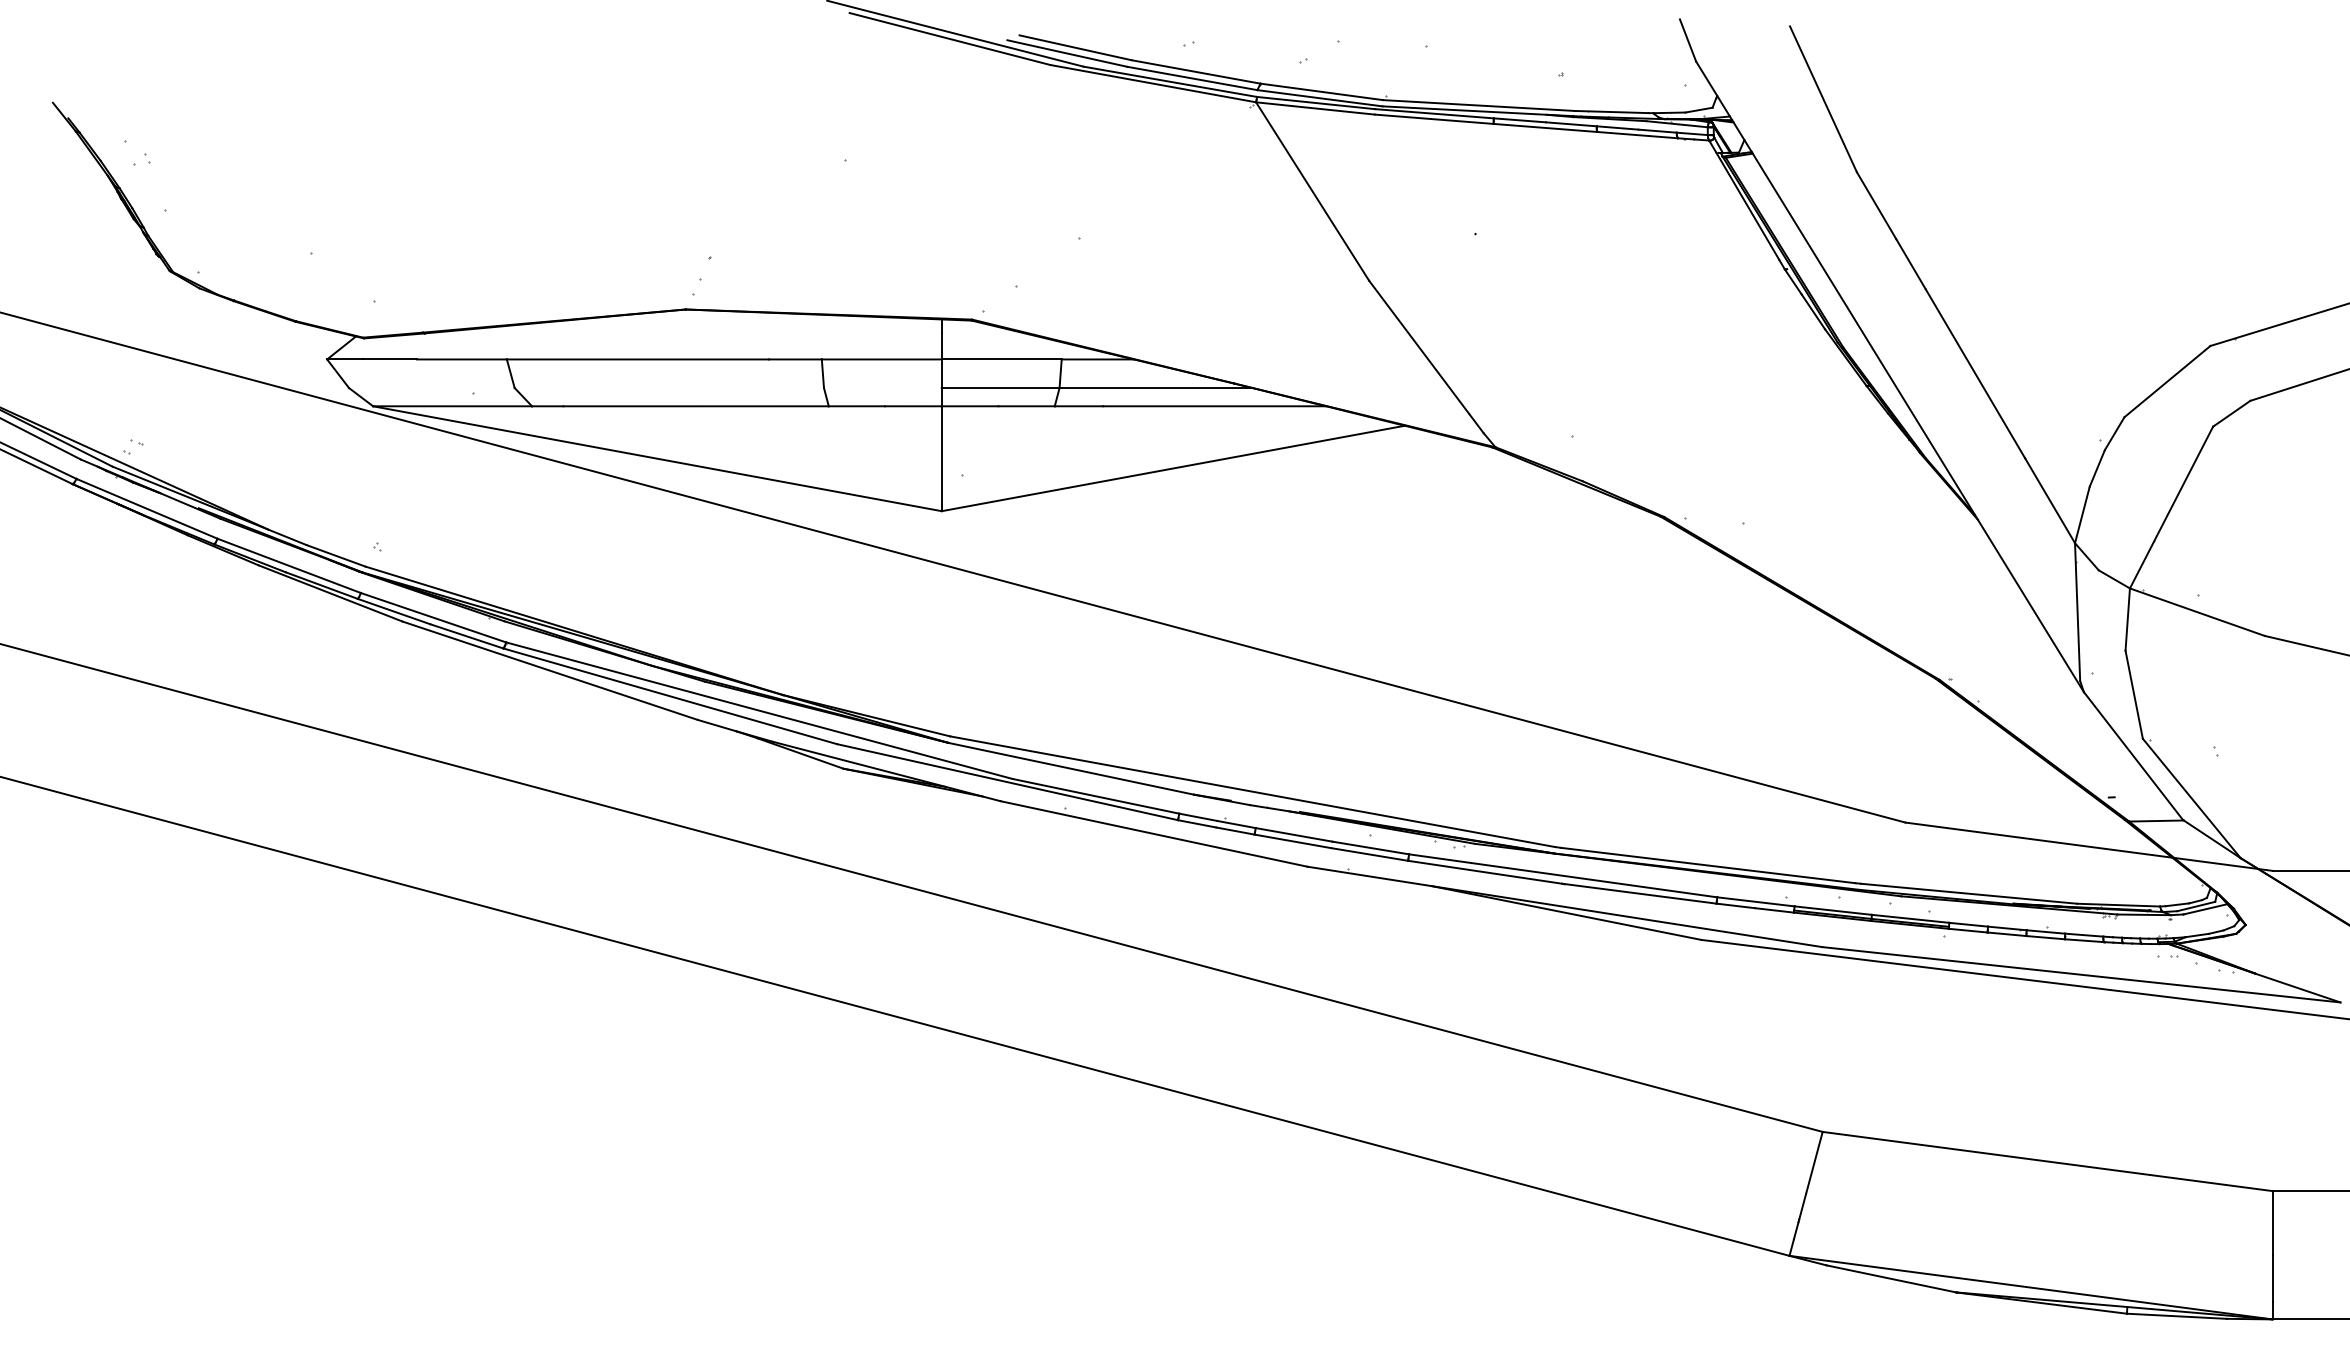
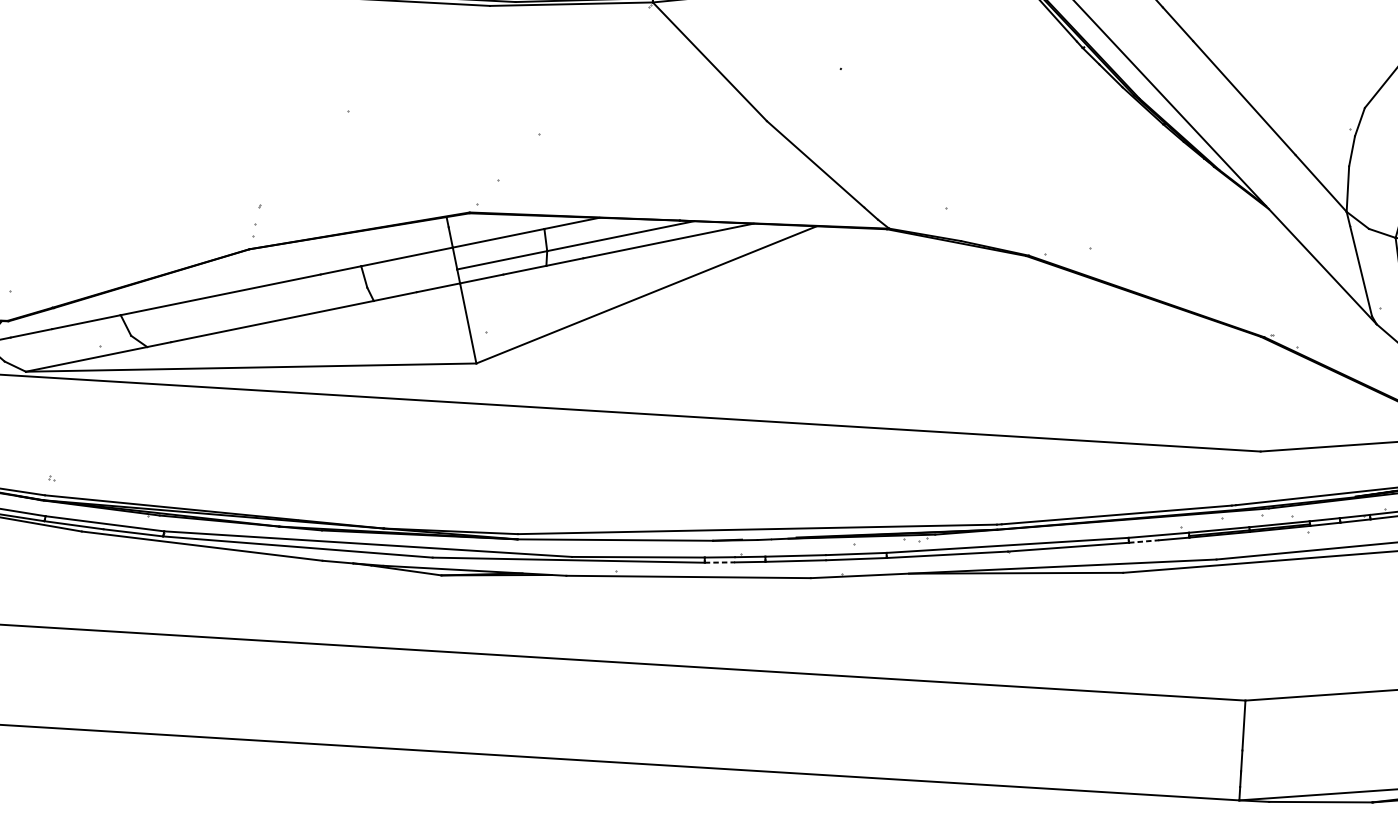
line: (1197, 823) -> (720, 562), solid -> dashed
line: (1736, 905) -> (1144, 541), solid -> dashed

